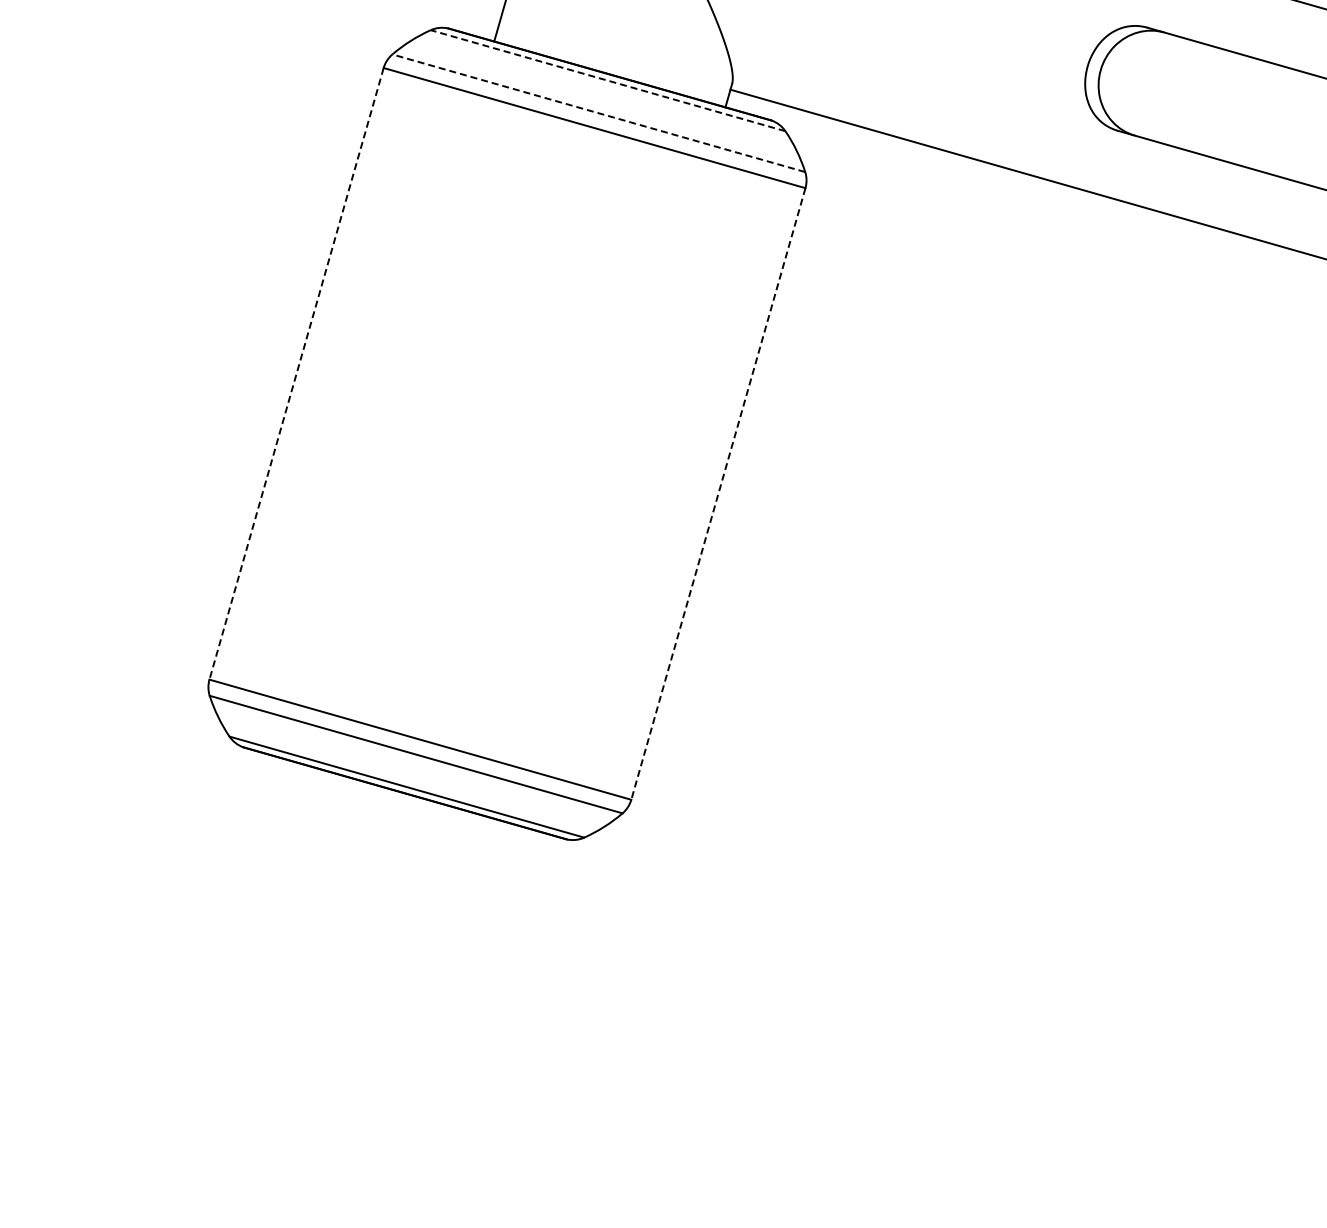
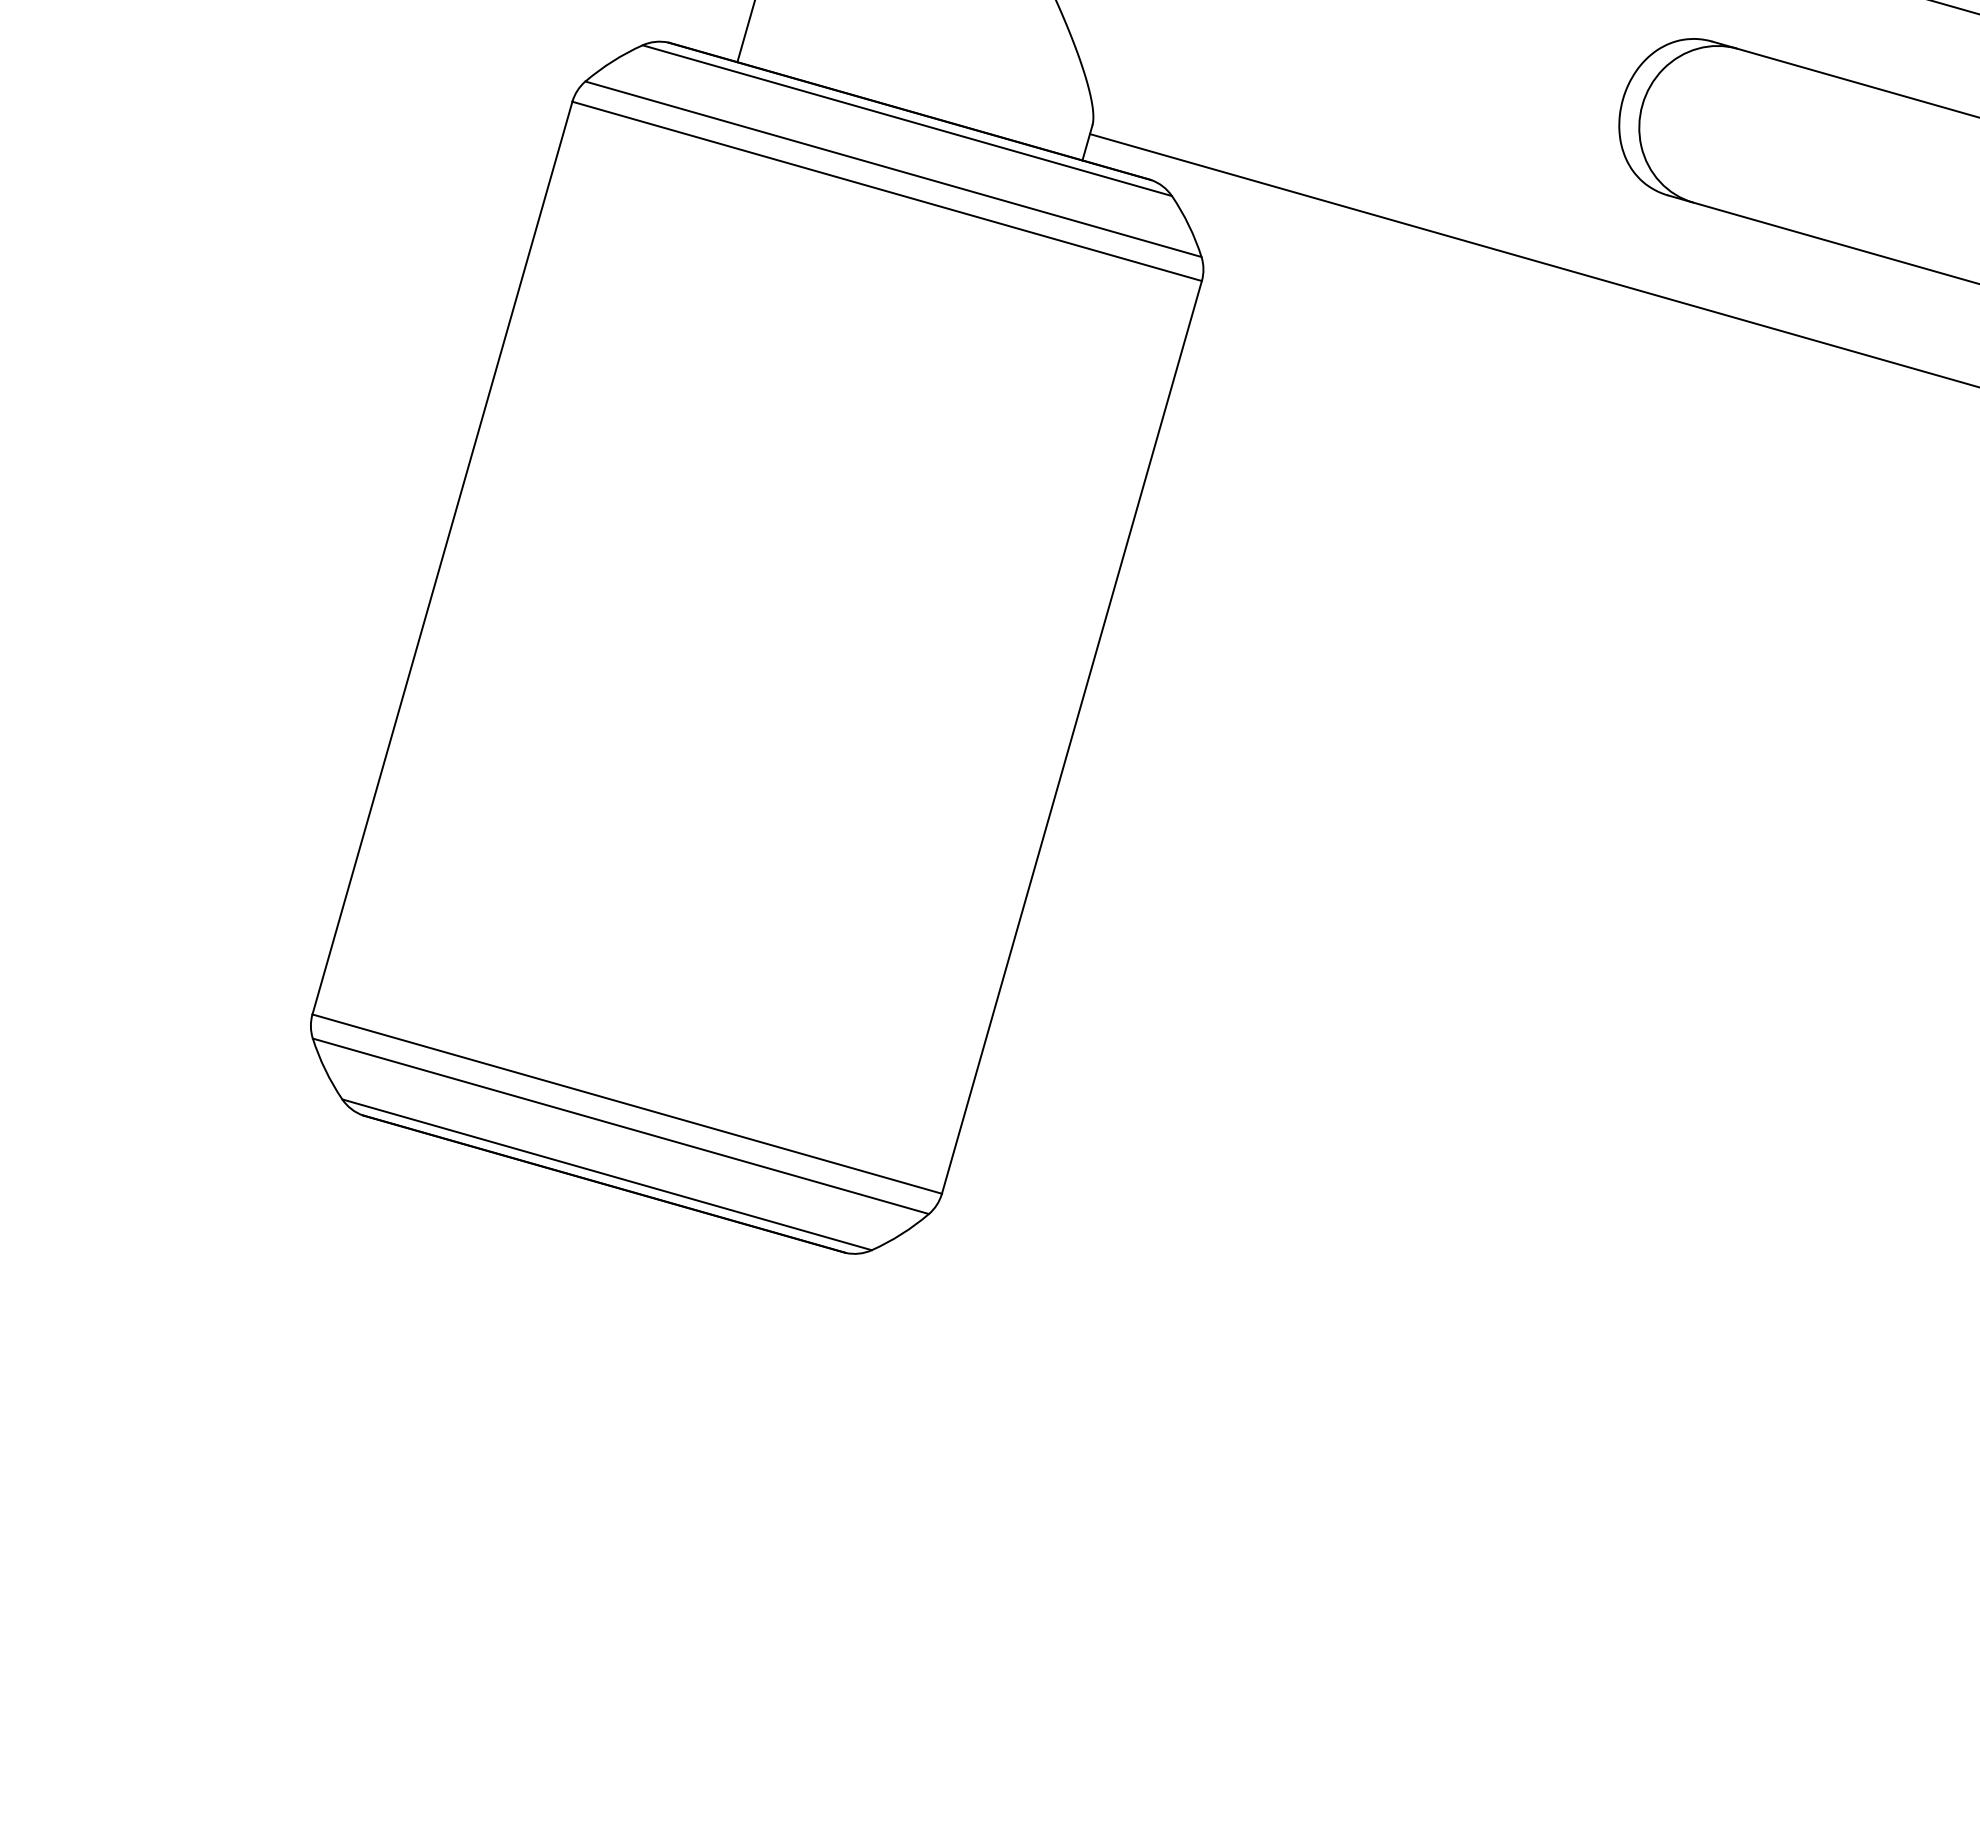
line: (607, 80) -> (906, 120), dashed -> solid
line: (598, 113) -> (893, 169), dashed -> solid
line: (296, 373) -> (442, 557), dashed -> solid
line: (718, 493) -> (1072, 736), dashed -> solid

